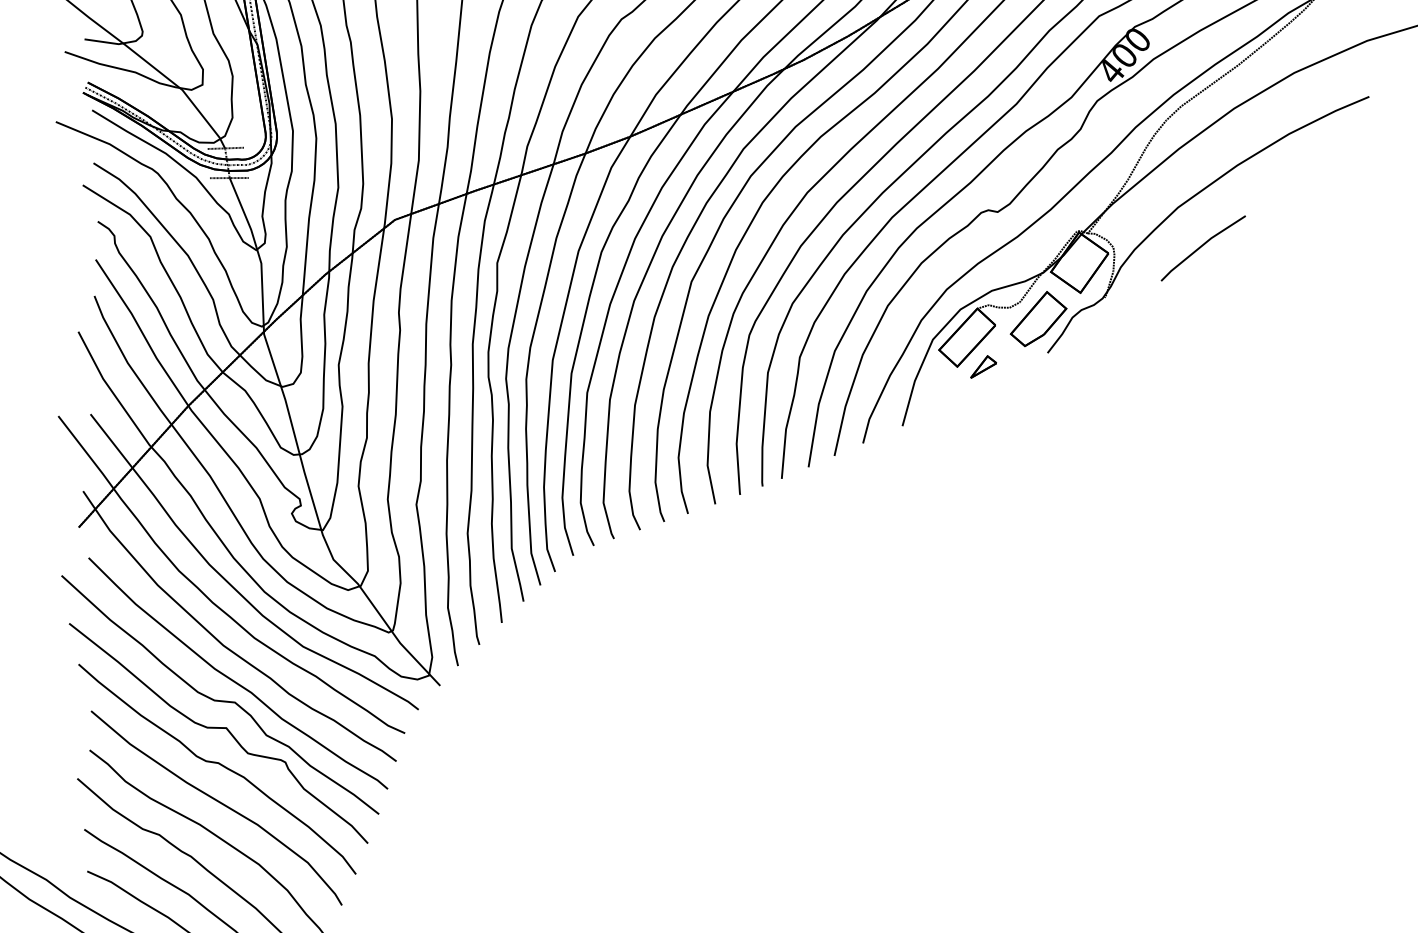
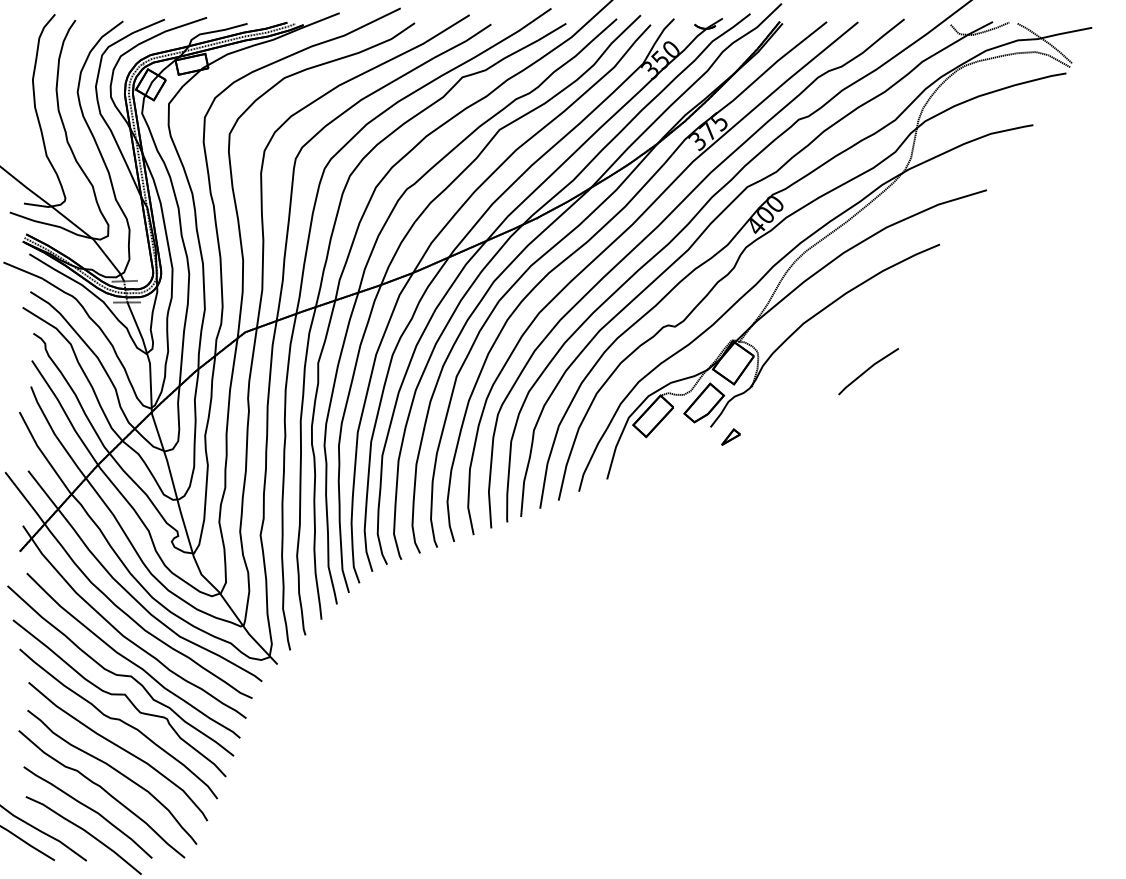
line: (1203, 246) -> (868, 370), moved
part: (982, 366) -> (730, 436), moved

